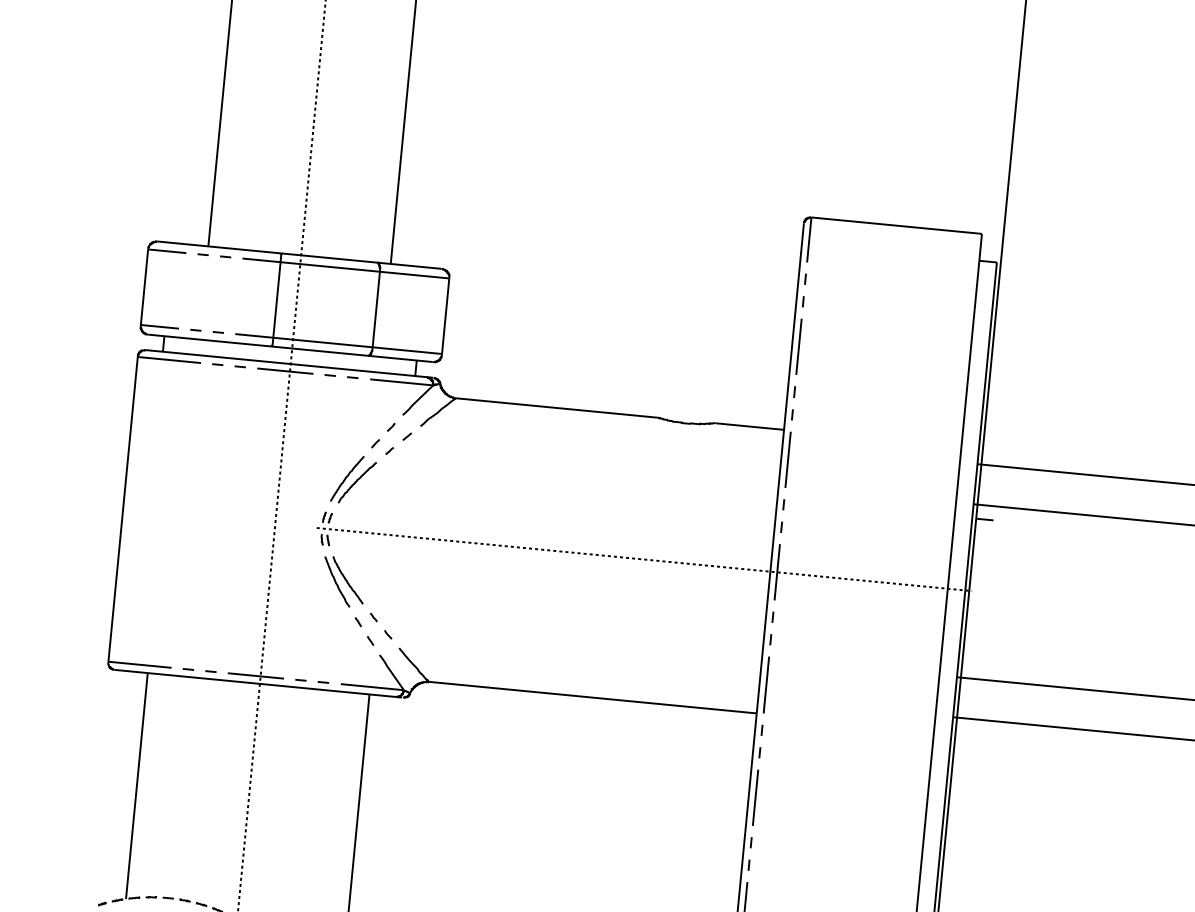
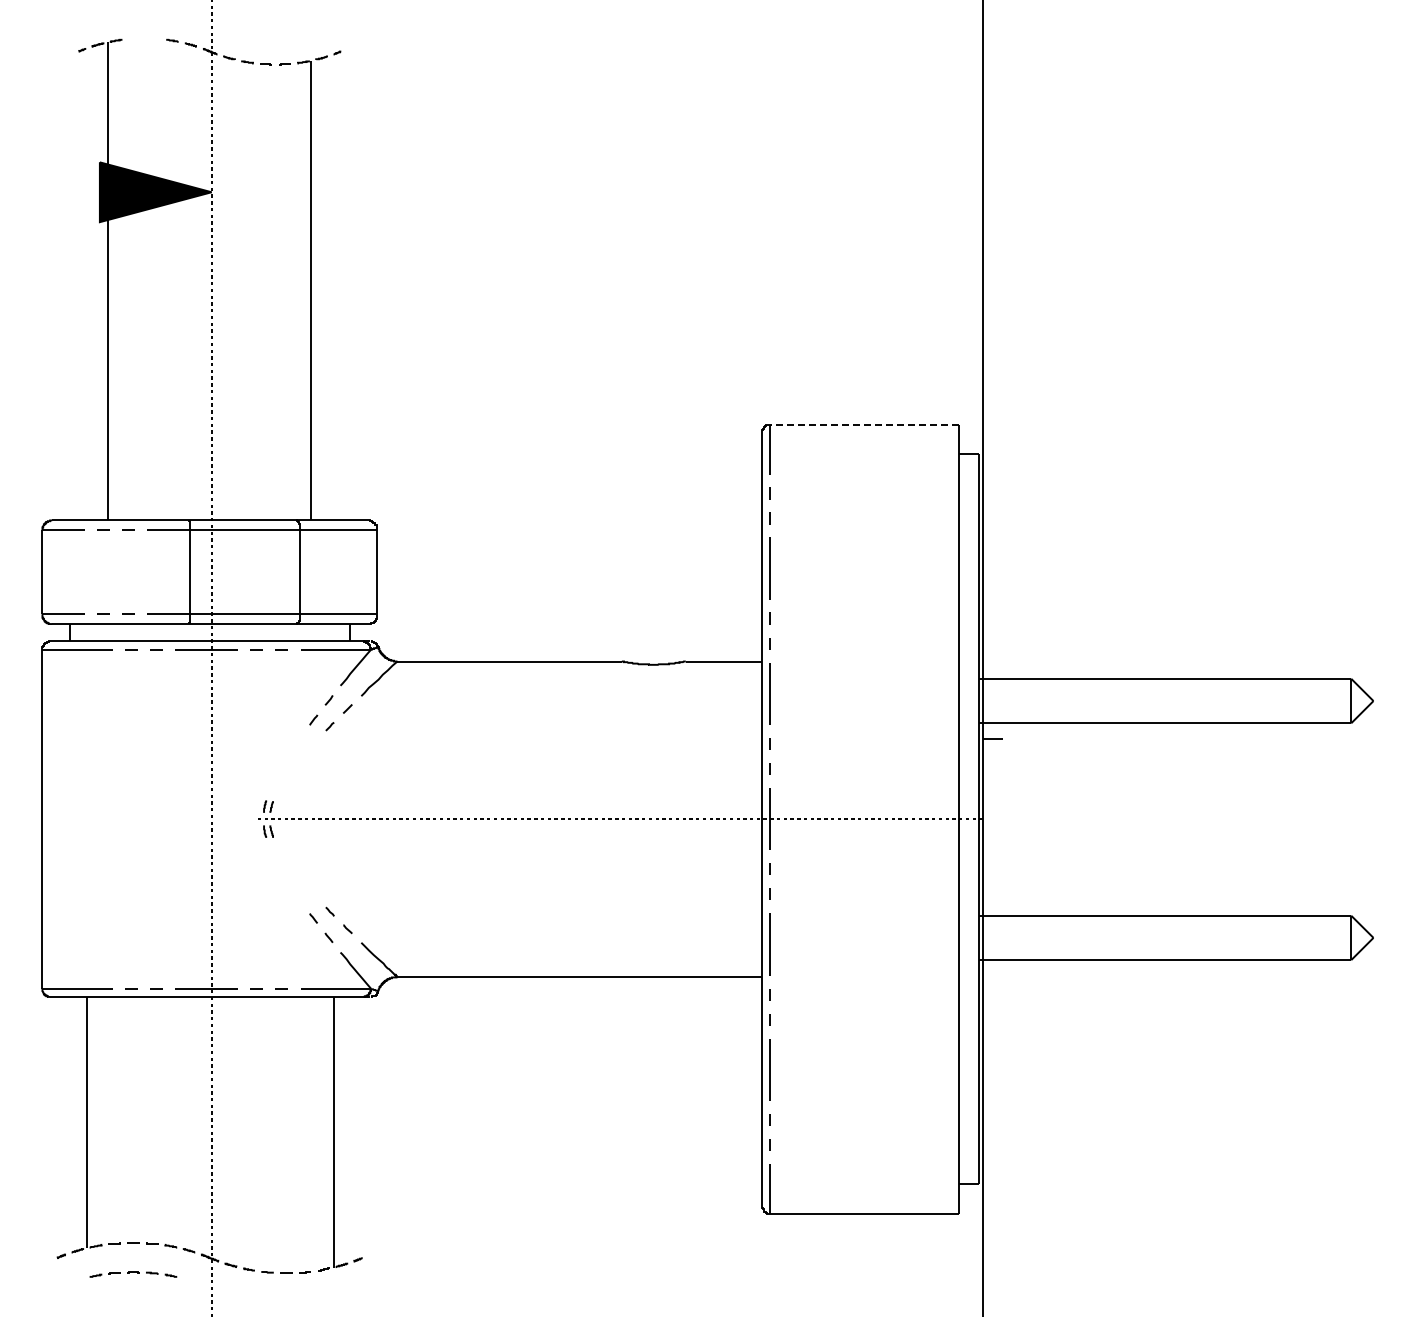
line: (896, 225) -> (864, 424), solid -> dashed
part: (353, 479) -> (293, 761), removed
part: (344, 581) -> (293, 875), removed

